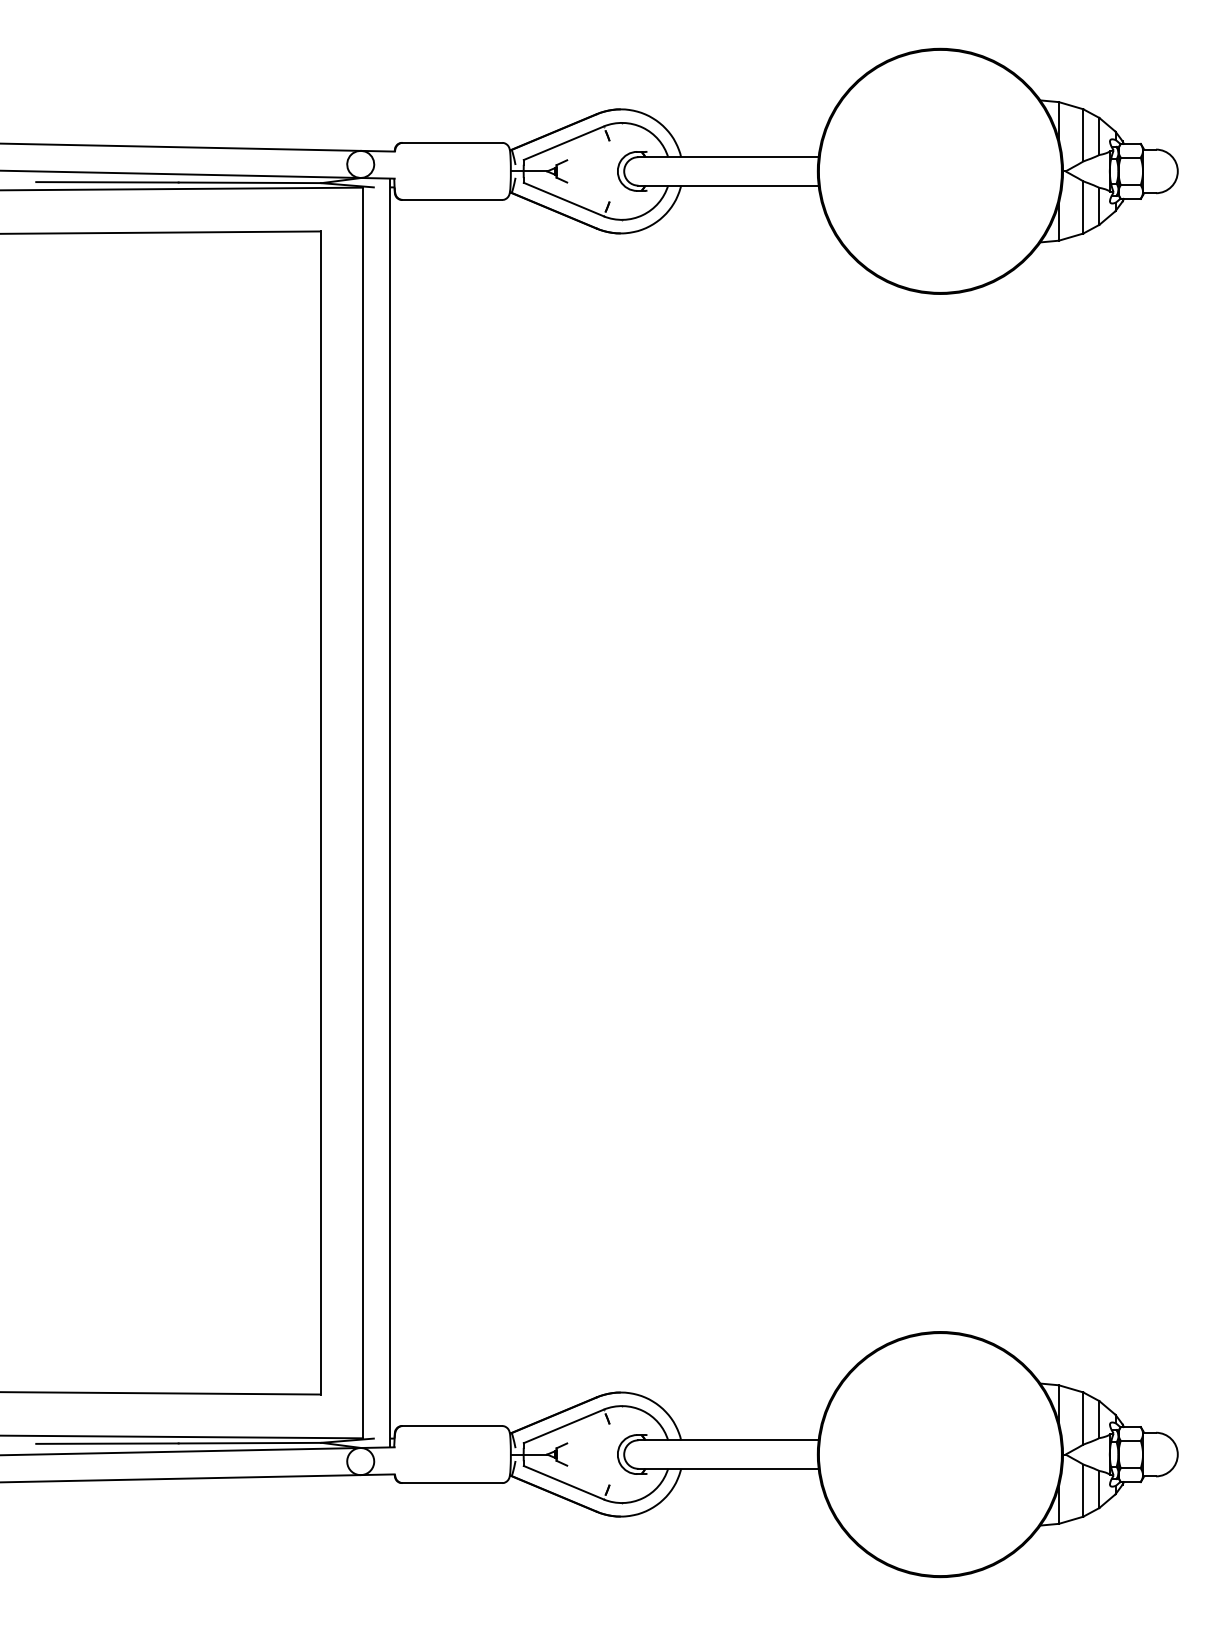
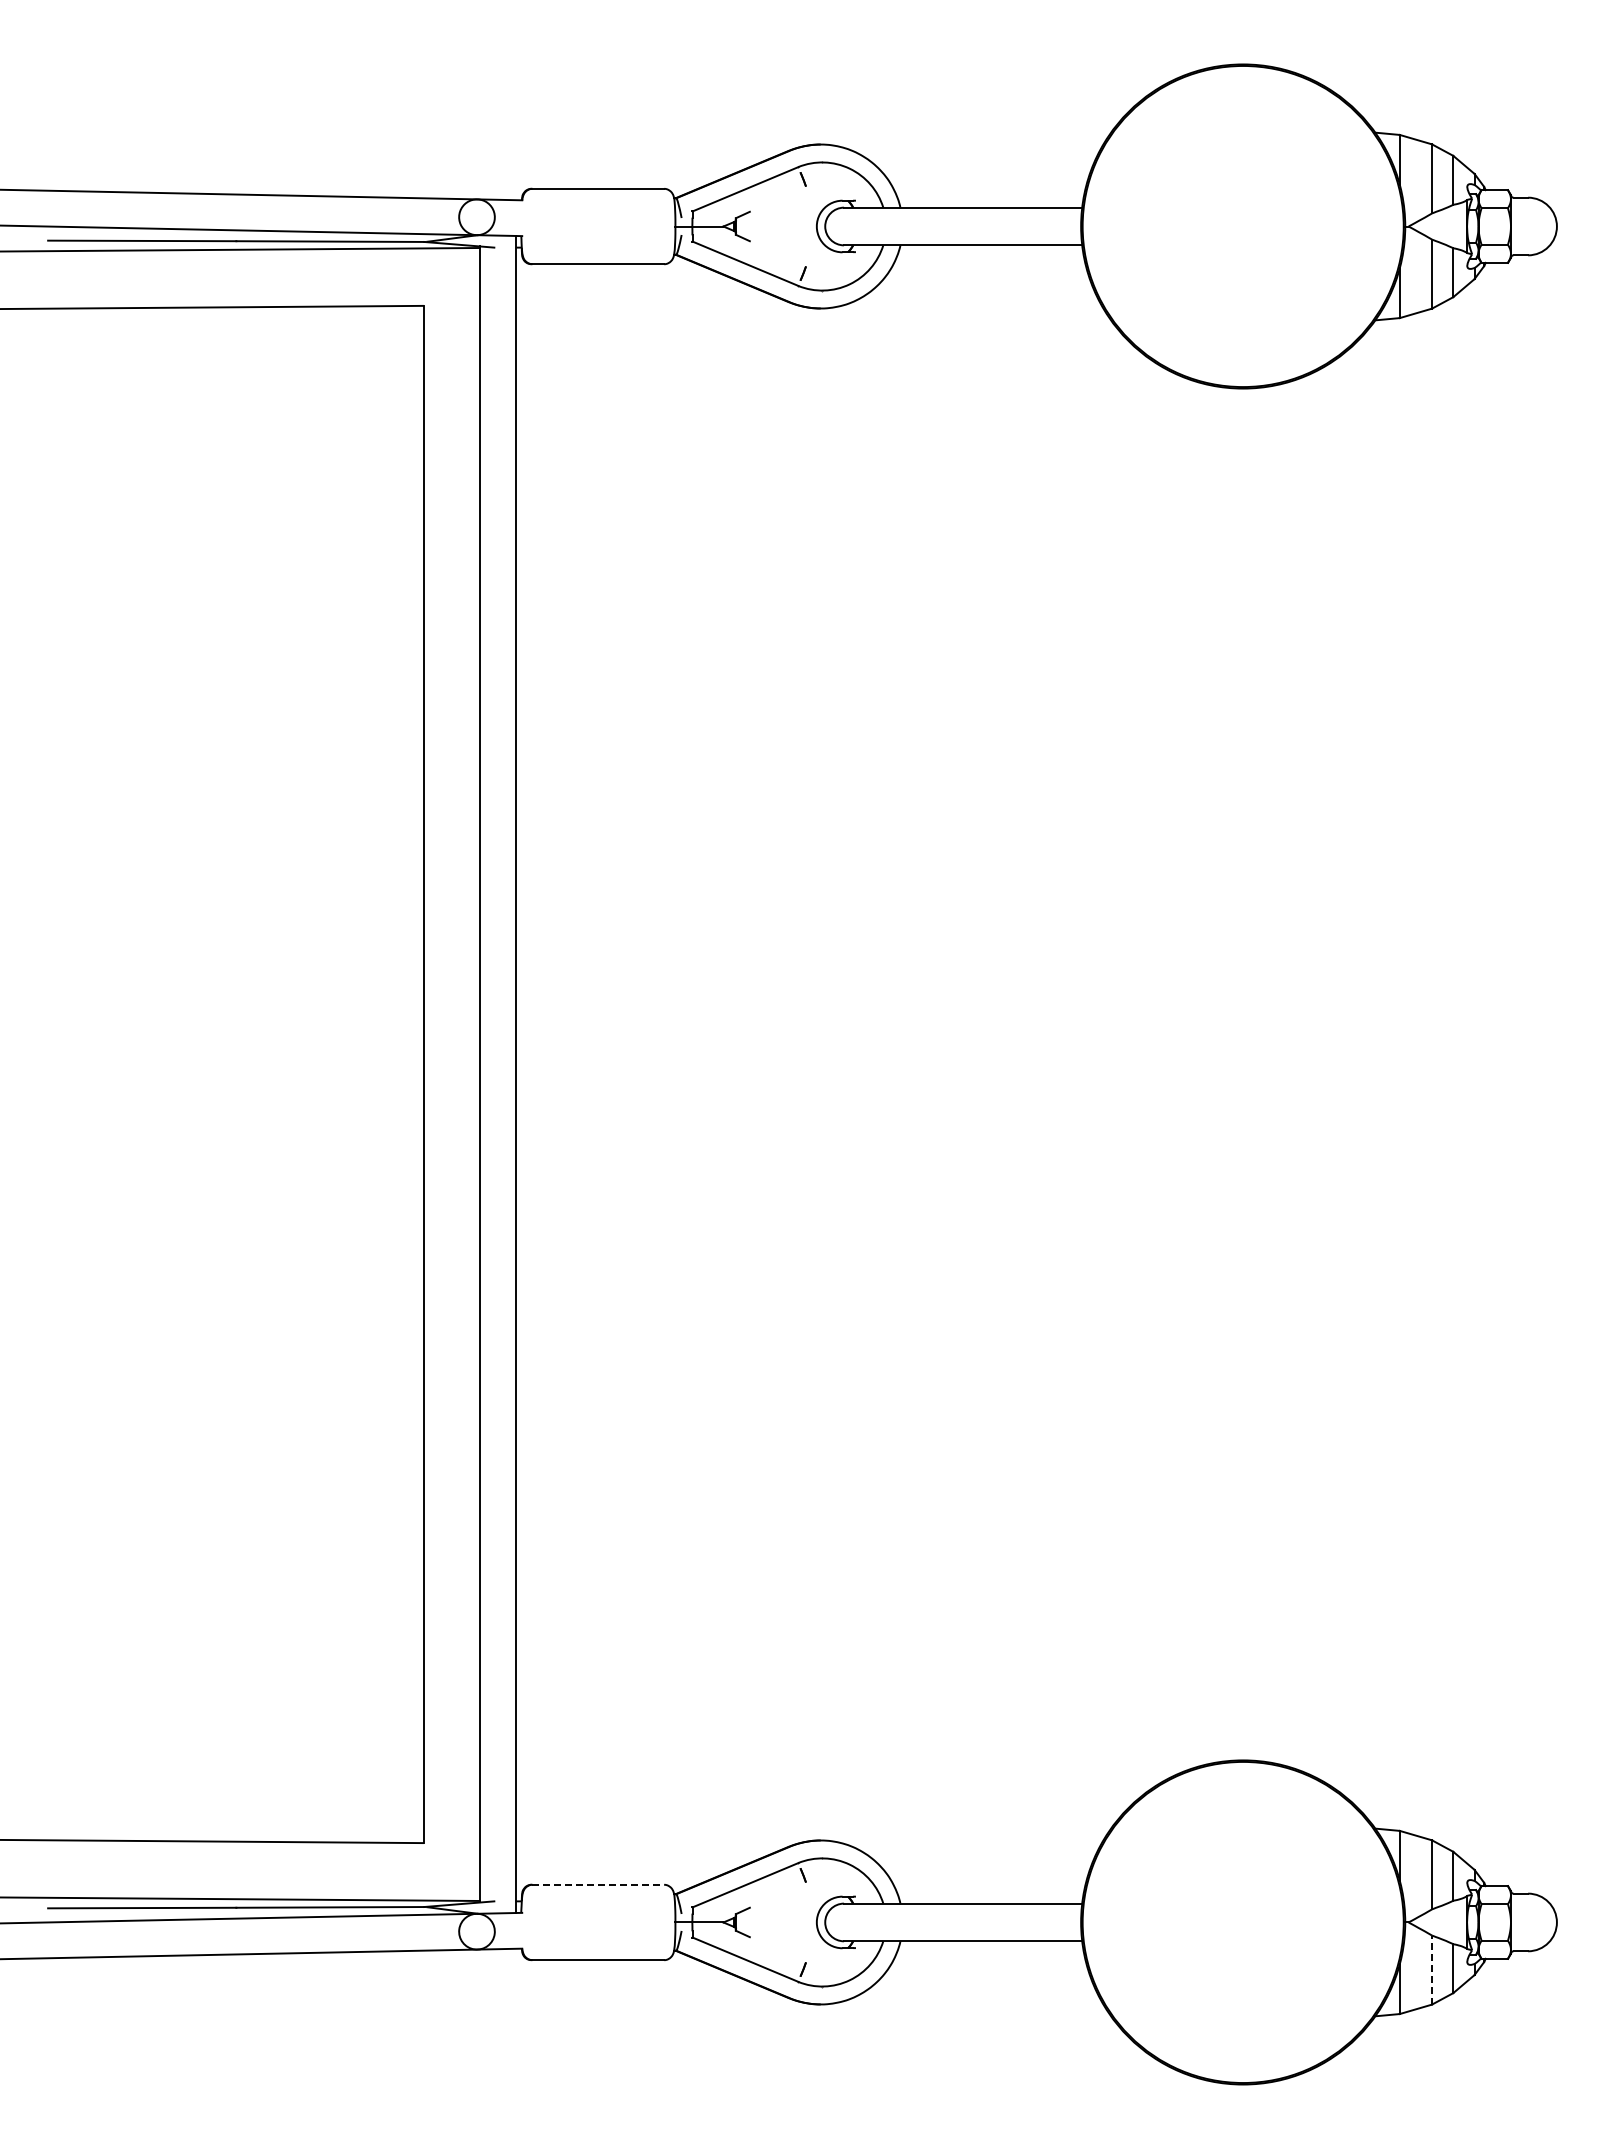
line: (452, 1425) -> (598, 1884), solid -> dashed
line: (1083, 1490) -> (1432, 1969), solid -> dashed

